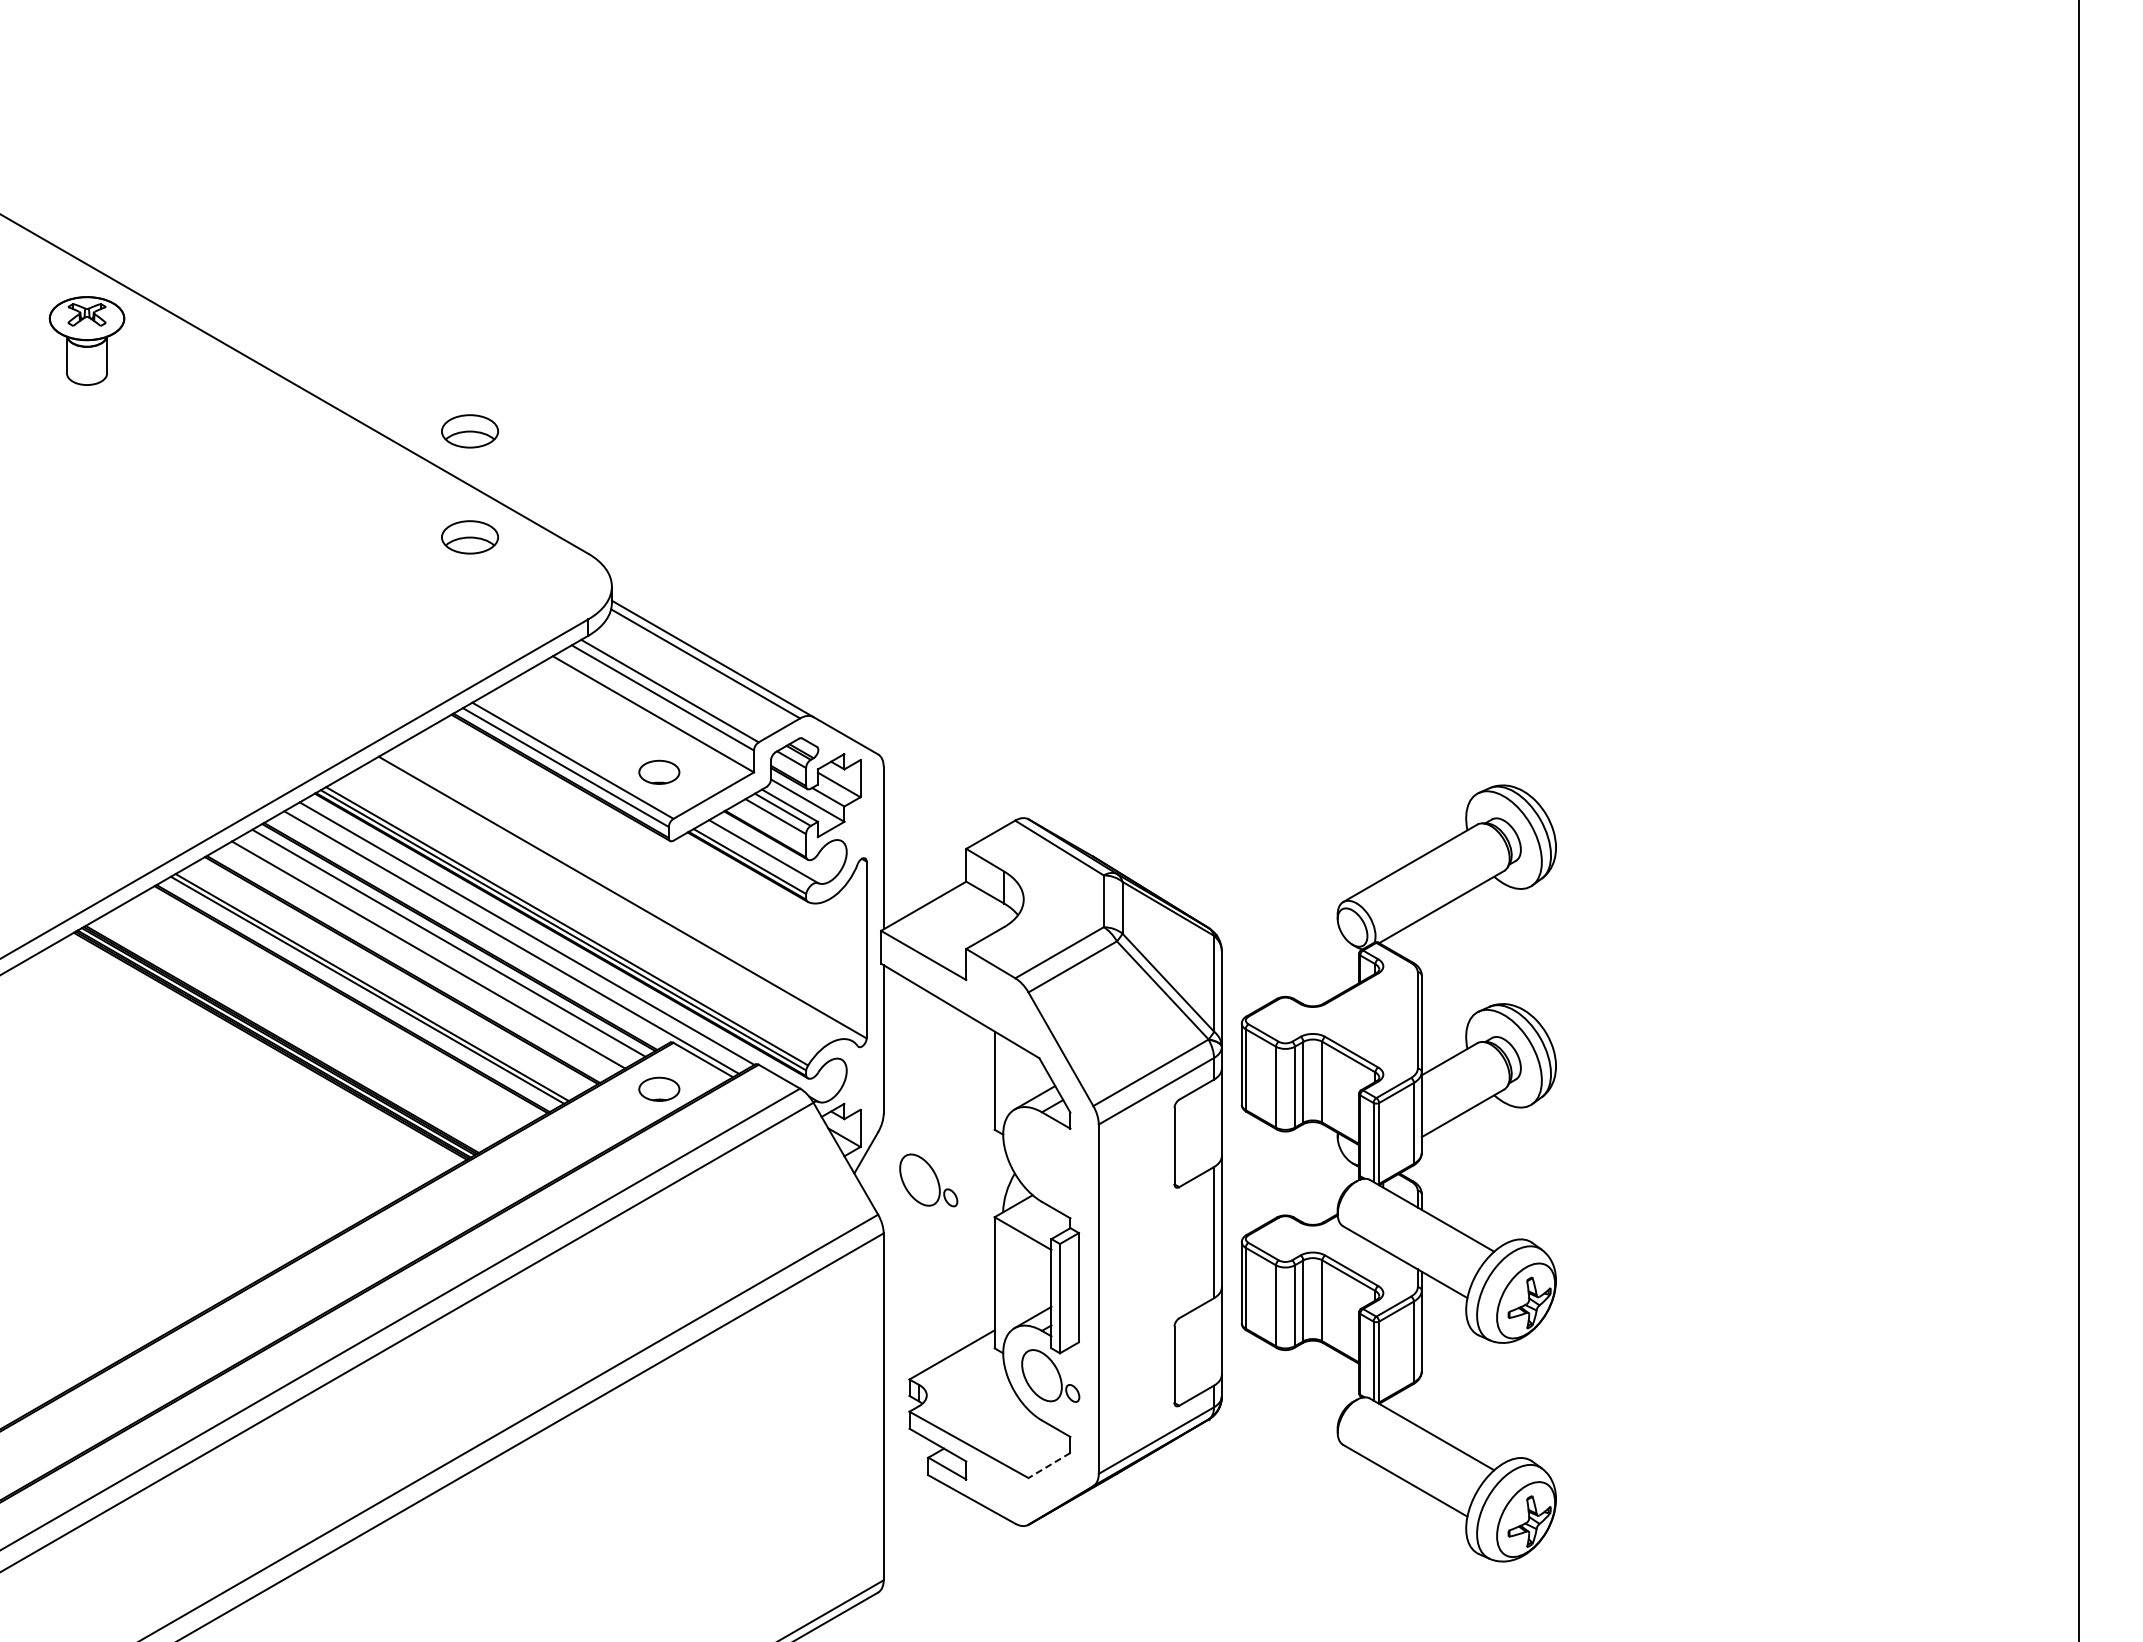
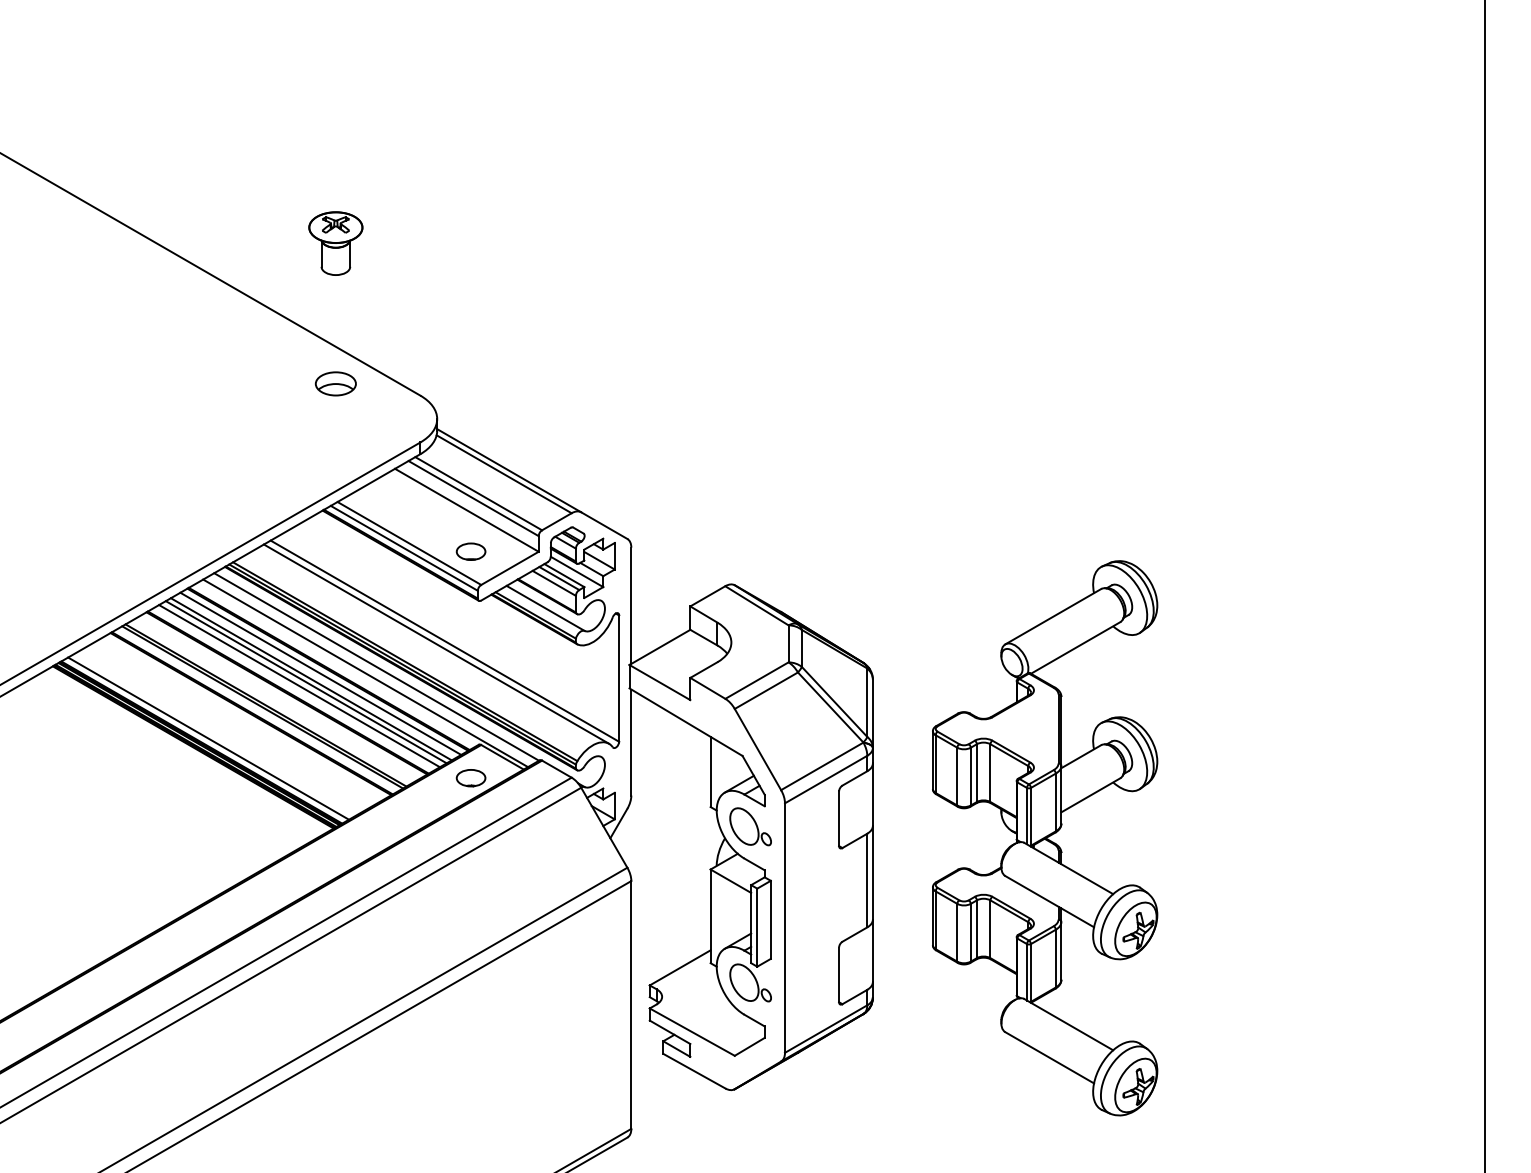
part: (86, 340) -> (335, 243), moved
part: (469, 431) -> (335, 308), removed
line: (610, 901) -> (436, 644), added
line: (435, 950) -> (311, 679), added
line: (418, 960) -> (299, 686), added
line: (291, 1033) -> (208, 738), added
part: (1398, 1173) -> (1044, 838), moved
part: (928, 1180) -> (750, 826), moved
line: (1049, 1465) -> (749, 1046), dashed -> solid

